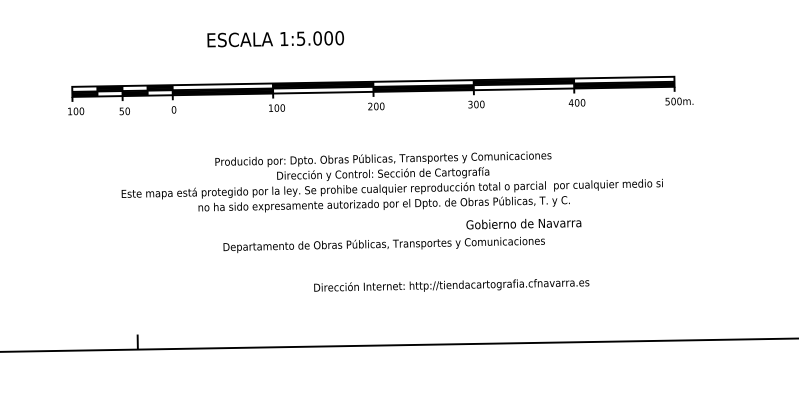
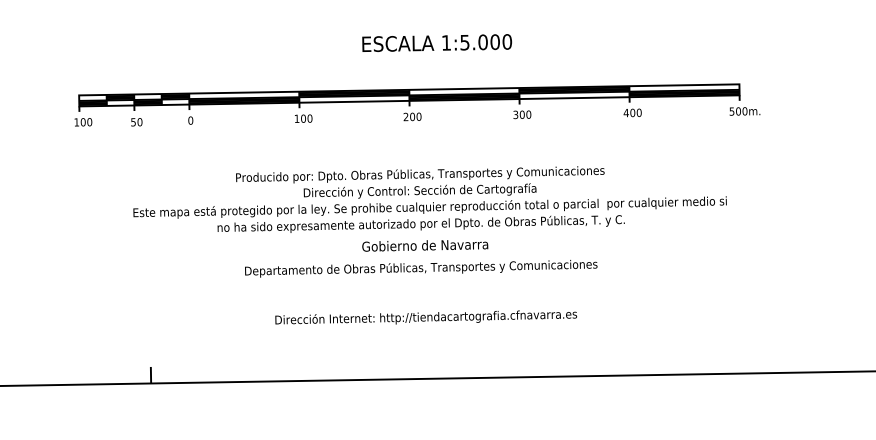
text: (275, 38) -> (436, 42), moved
text: (523, 224) -> (424, 246), moved
text: (451, 285) -> (425, 317), moved

